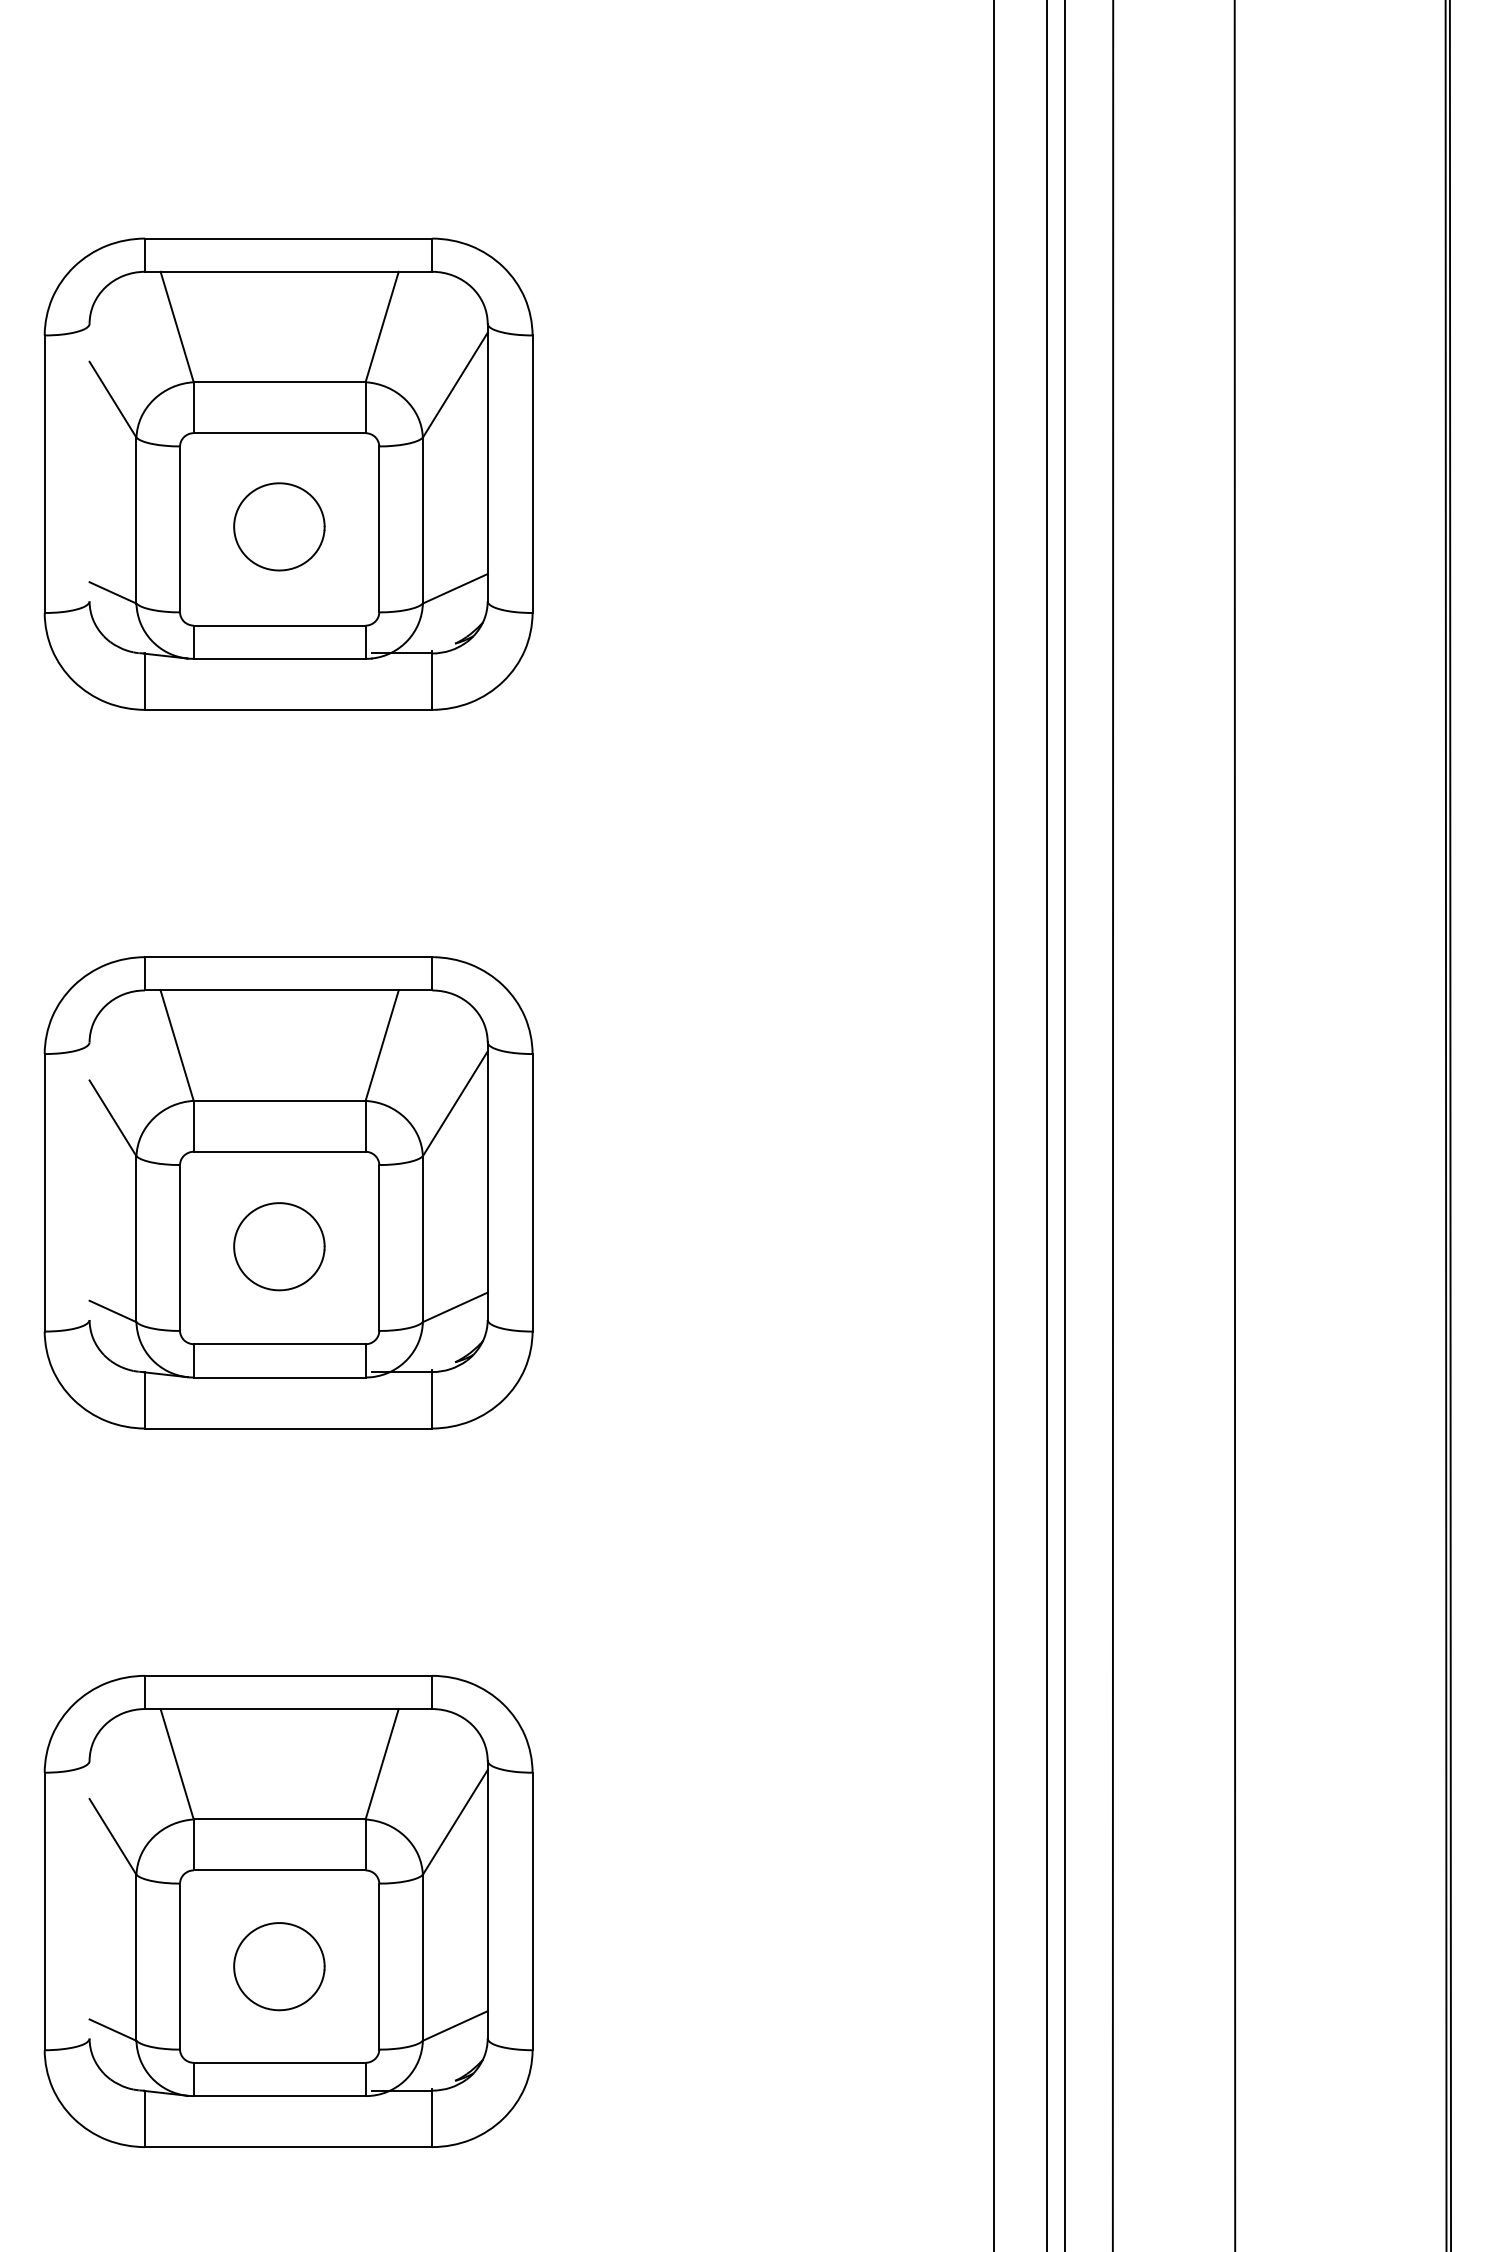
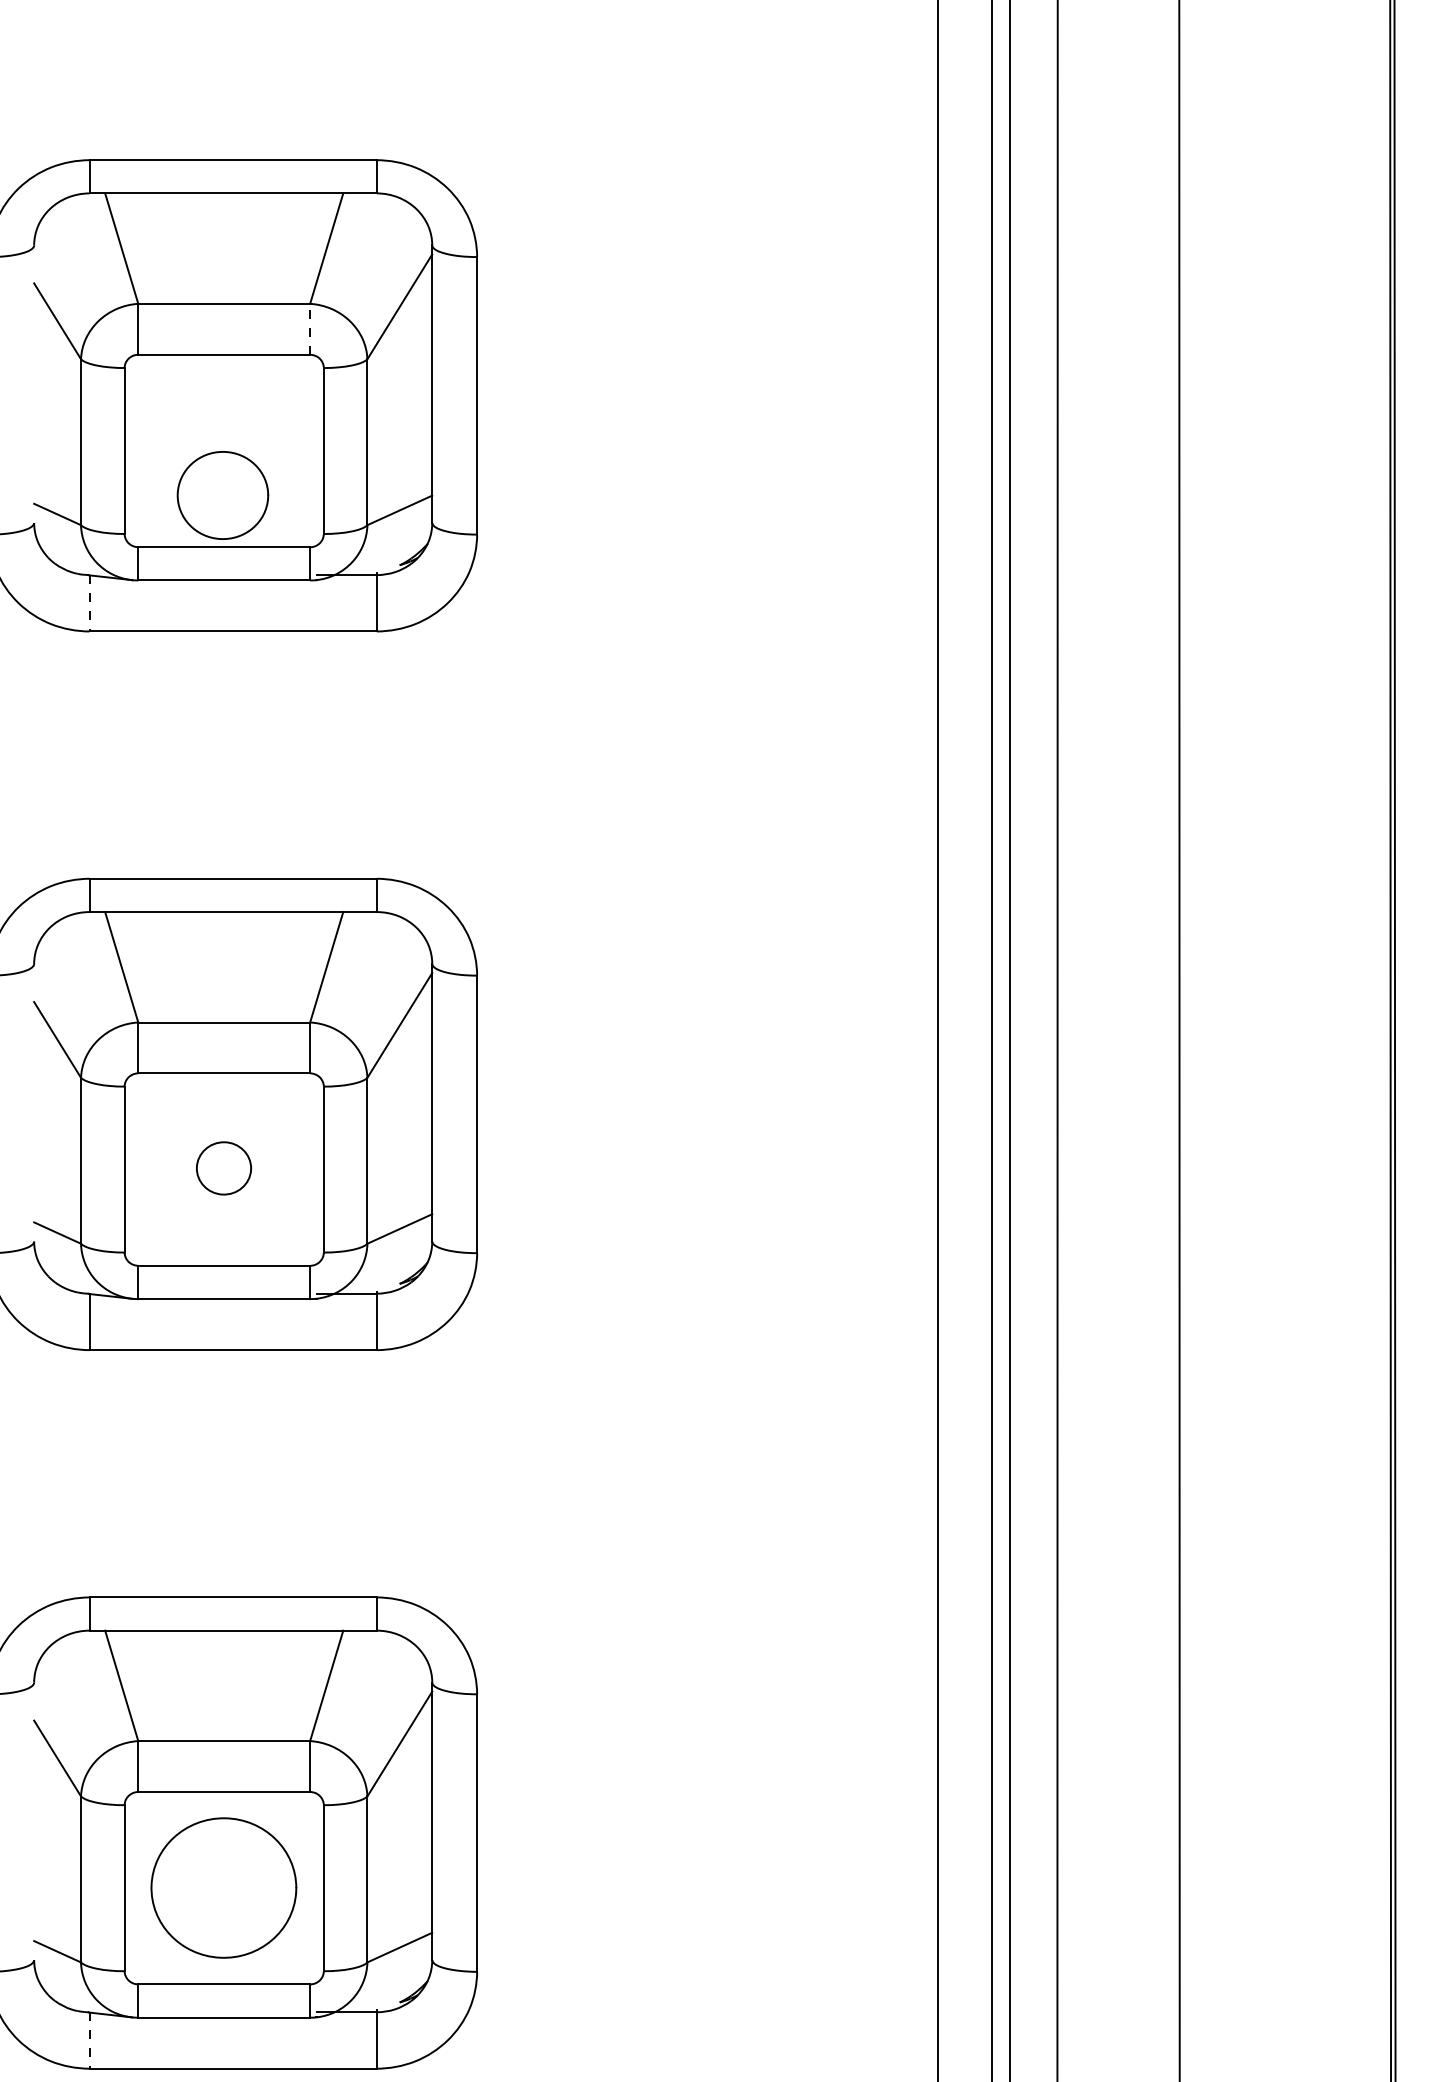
line: (365, 407) -> (310, 329), solid -> dashed
part: (279, 526) -> (223, 495), moved
line: (144, 682) -> (89, 604), solid -> dashed
part: (279, 1246) -> (224, 1168), size x0.6
part: (279, 1966) -> (224, 1888), size x1.6
line: (144, 2119) -> (89, 2041), solid -> dashed

